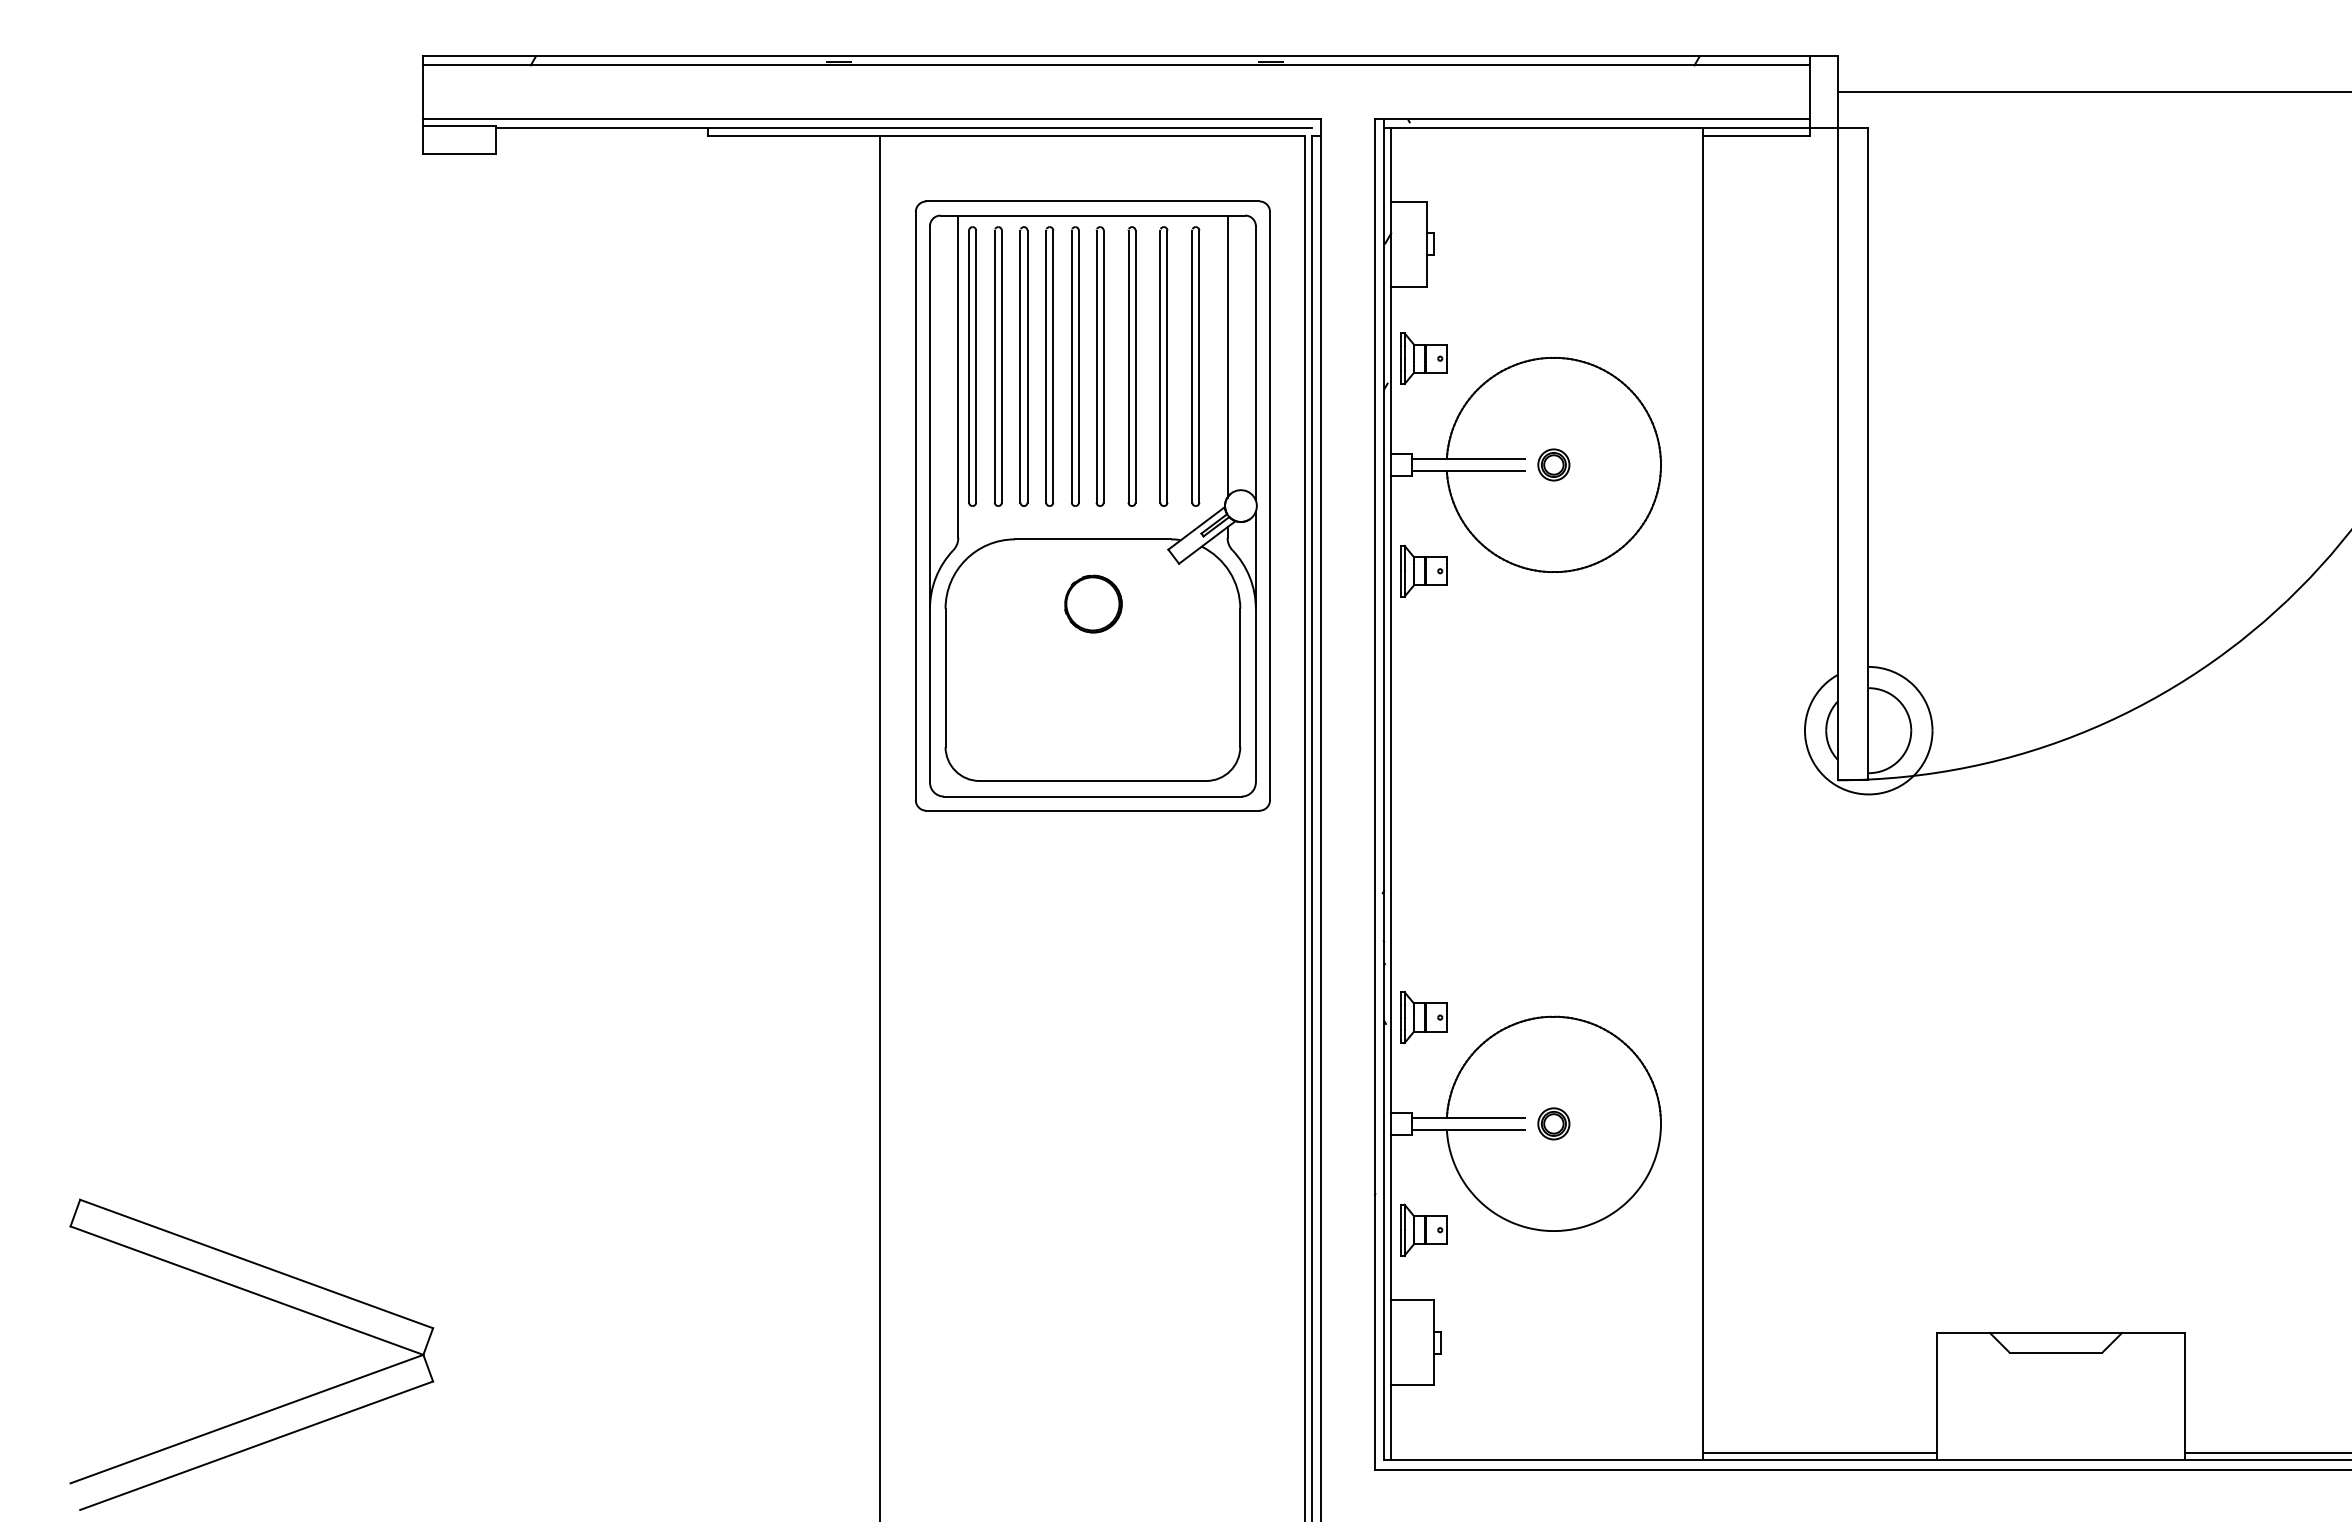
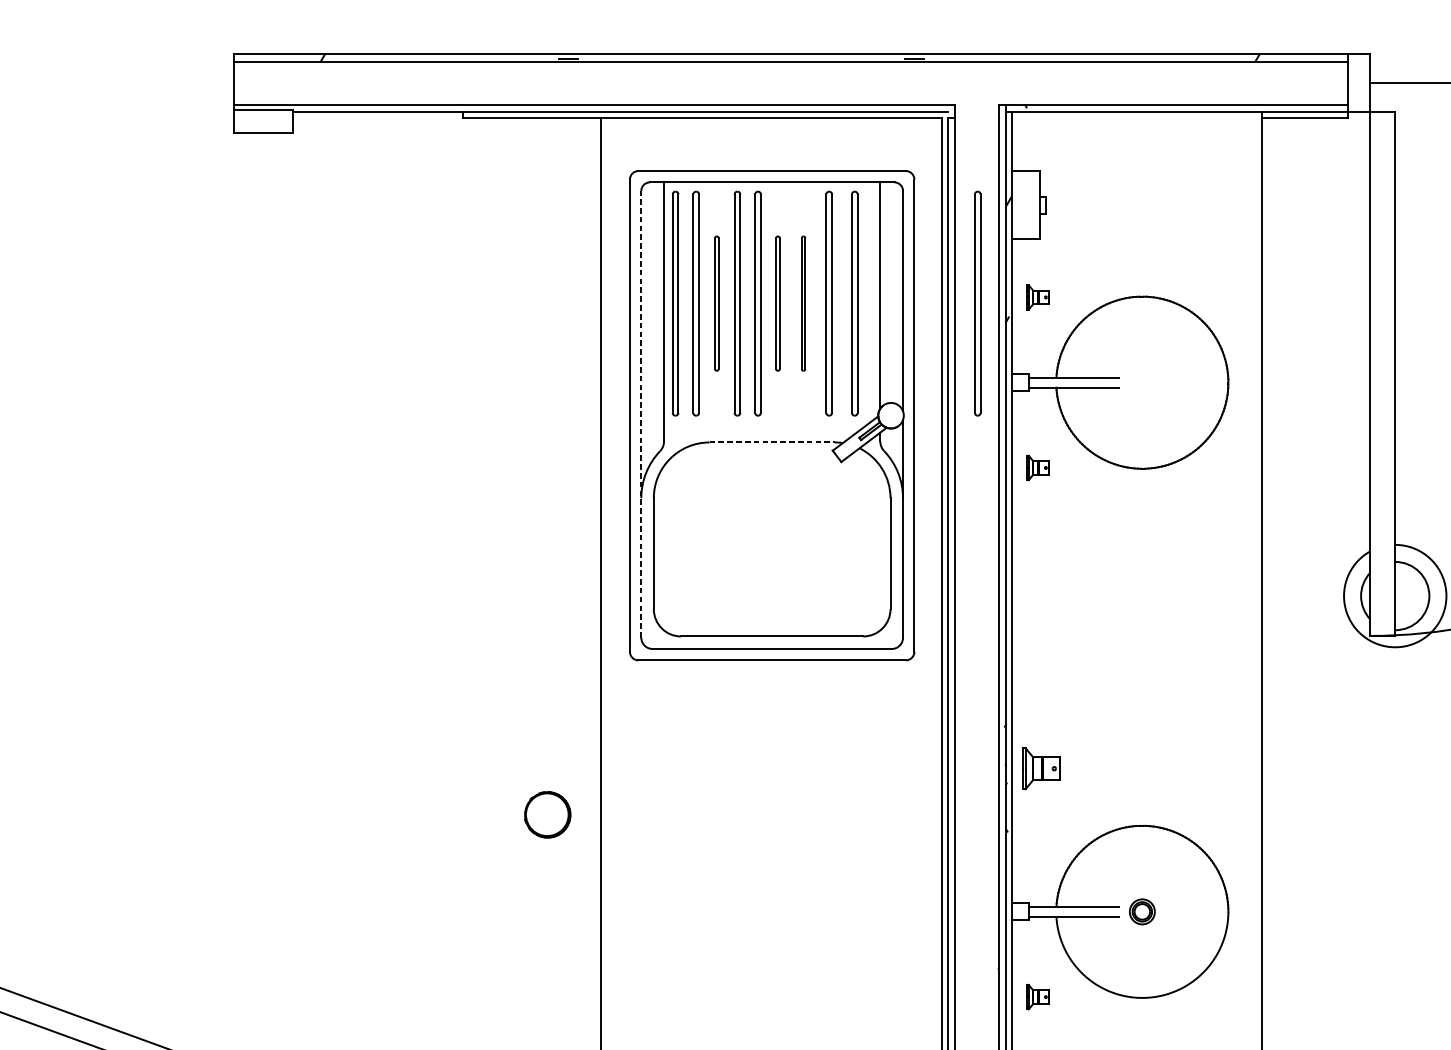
part: (1423, 358) -> (1037, 297), size x0.6
part: (1023, 366) -> (716, 303), size x0.6
part: (1099, 366) -> (777, 303), size x0.6
part: (1131, 366) -> (803, 303), size x0.6
part: (1348, 366) -> (977, 303), added
part: (1553, 464) -> (1142, 382), removed
line: (929, 503) -> (640, 413), solid -> dashed
line: (1092, 539) -> (771, 442), solid -> dashed
part: (1423, 570) -> (1037, 467), size x0.6
part: (1093, 603) -> (547, 814), moved
part: (1423, 1017) -> (1040, 768), moved
part: (1423, 1229) -> (1037, 996), size x0.6

